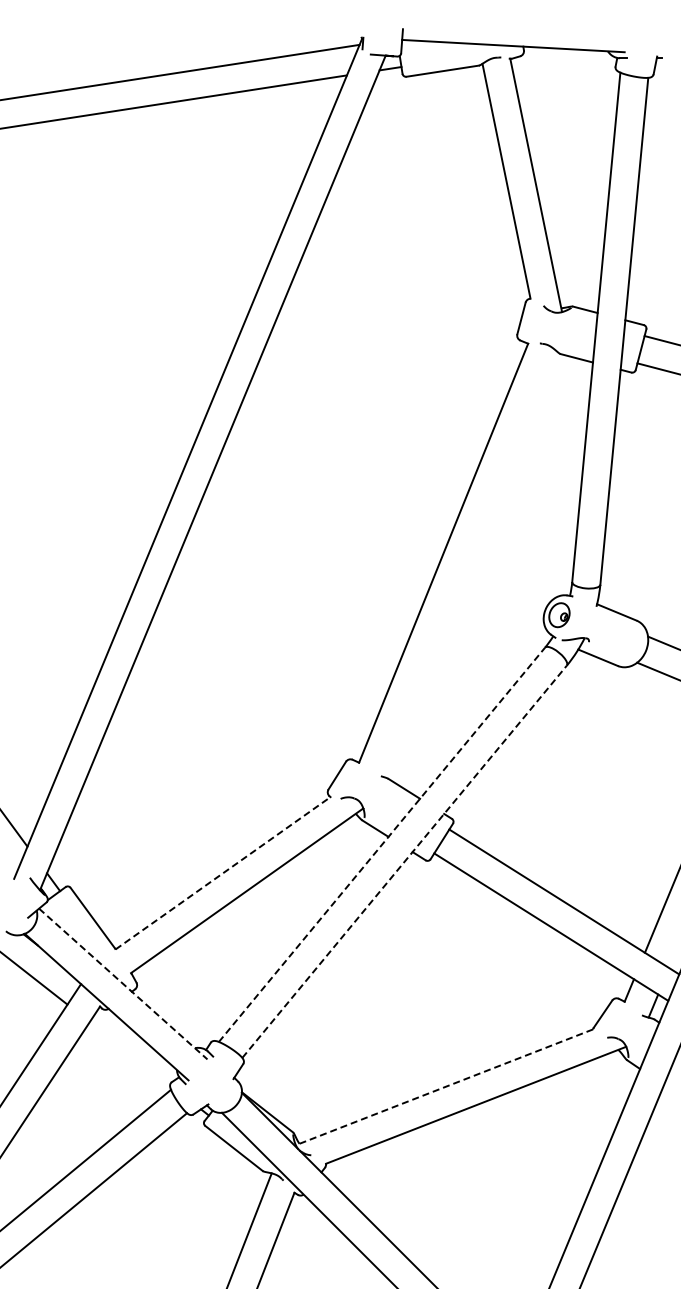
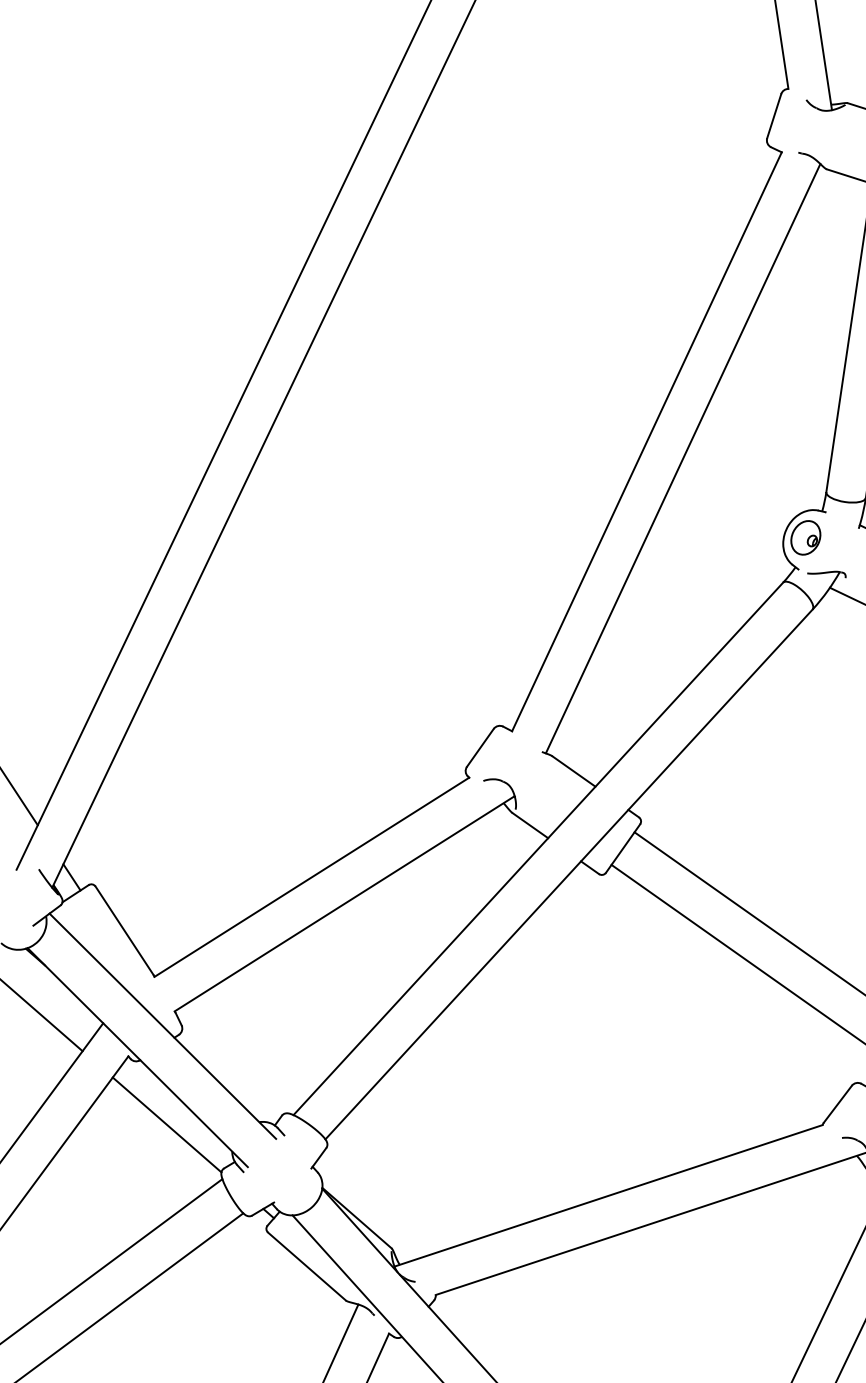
line: (469, 563) -> (682, 458), added
line: (382, 844) -> (539, 848), dashed -> solid
line: (404, 861) -> (568, 874), dashed -> solid
line: (223, 873) -> (312, 877), dashed -> solid
line: (123, 984) -> (163, 1026), dashed -> solid
line: (129, 1053) -> (166, 1124), added
line: (444, 1087) -> (608, 1196), dashed -> solid

